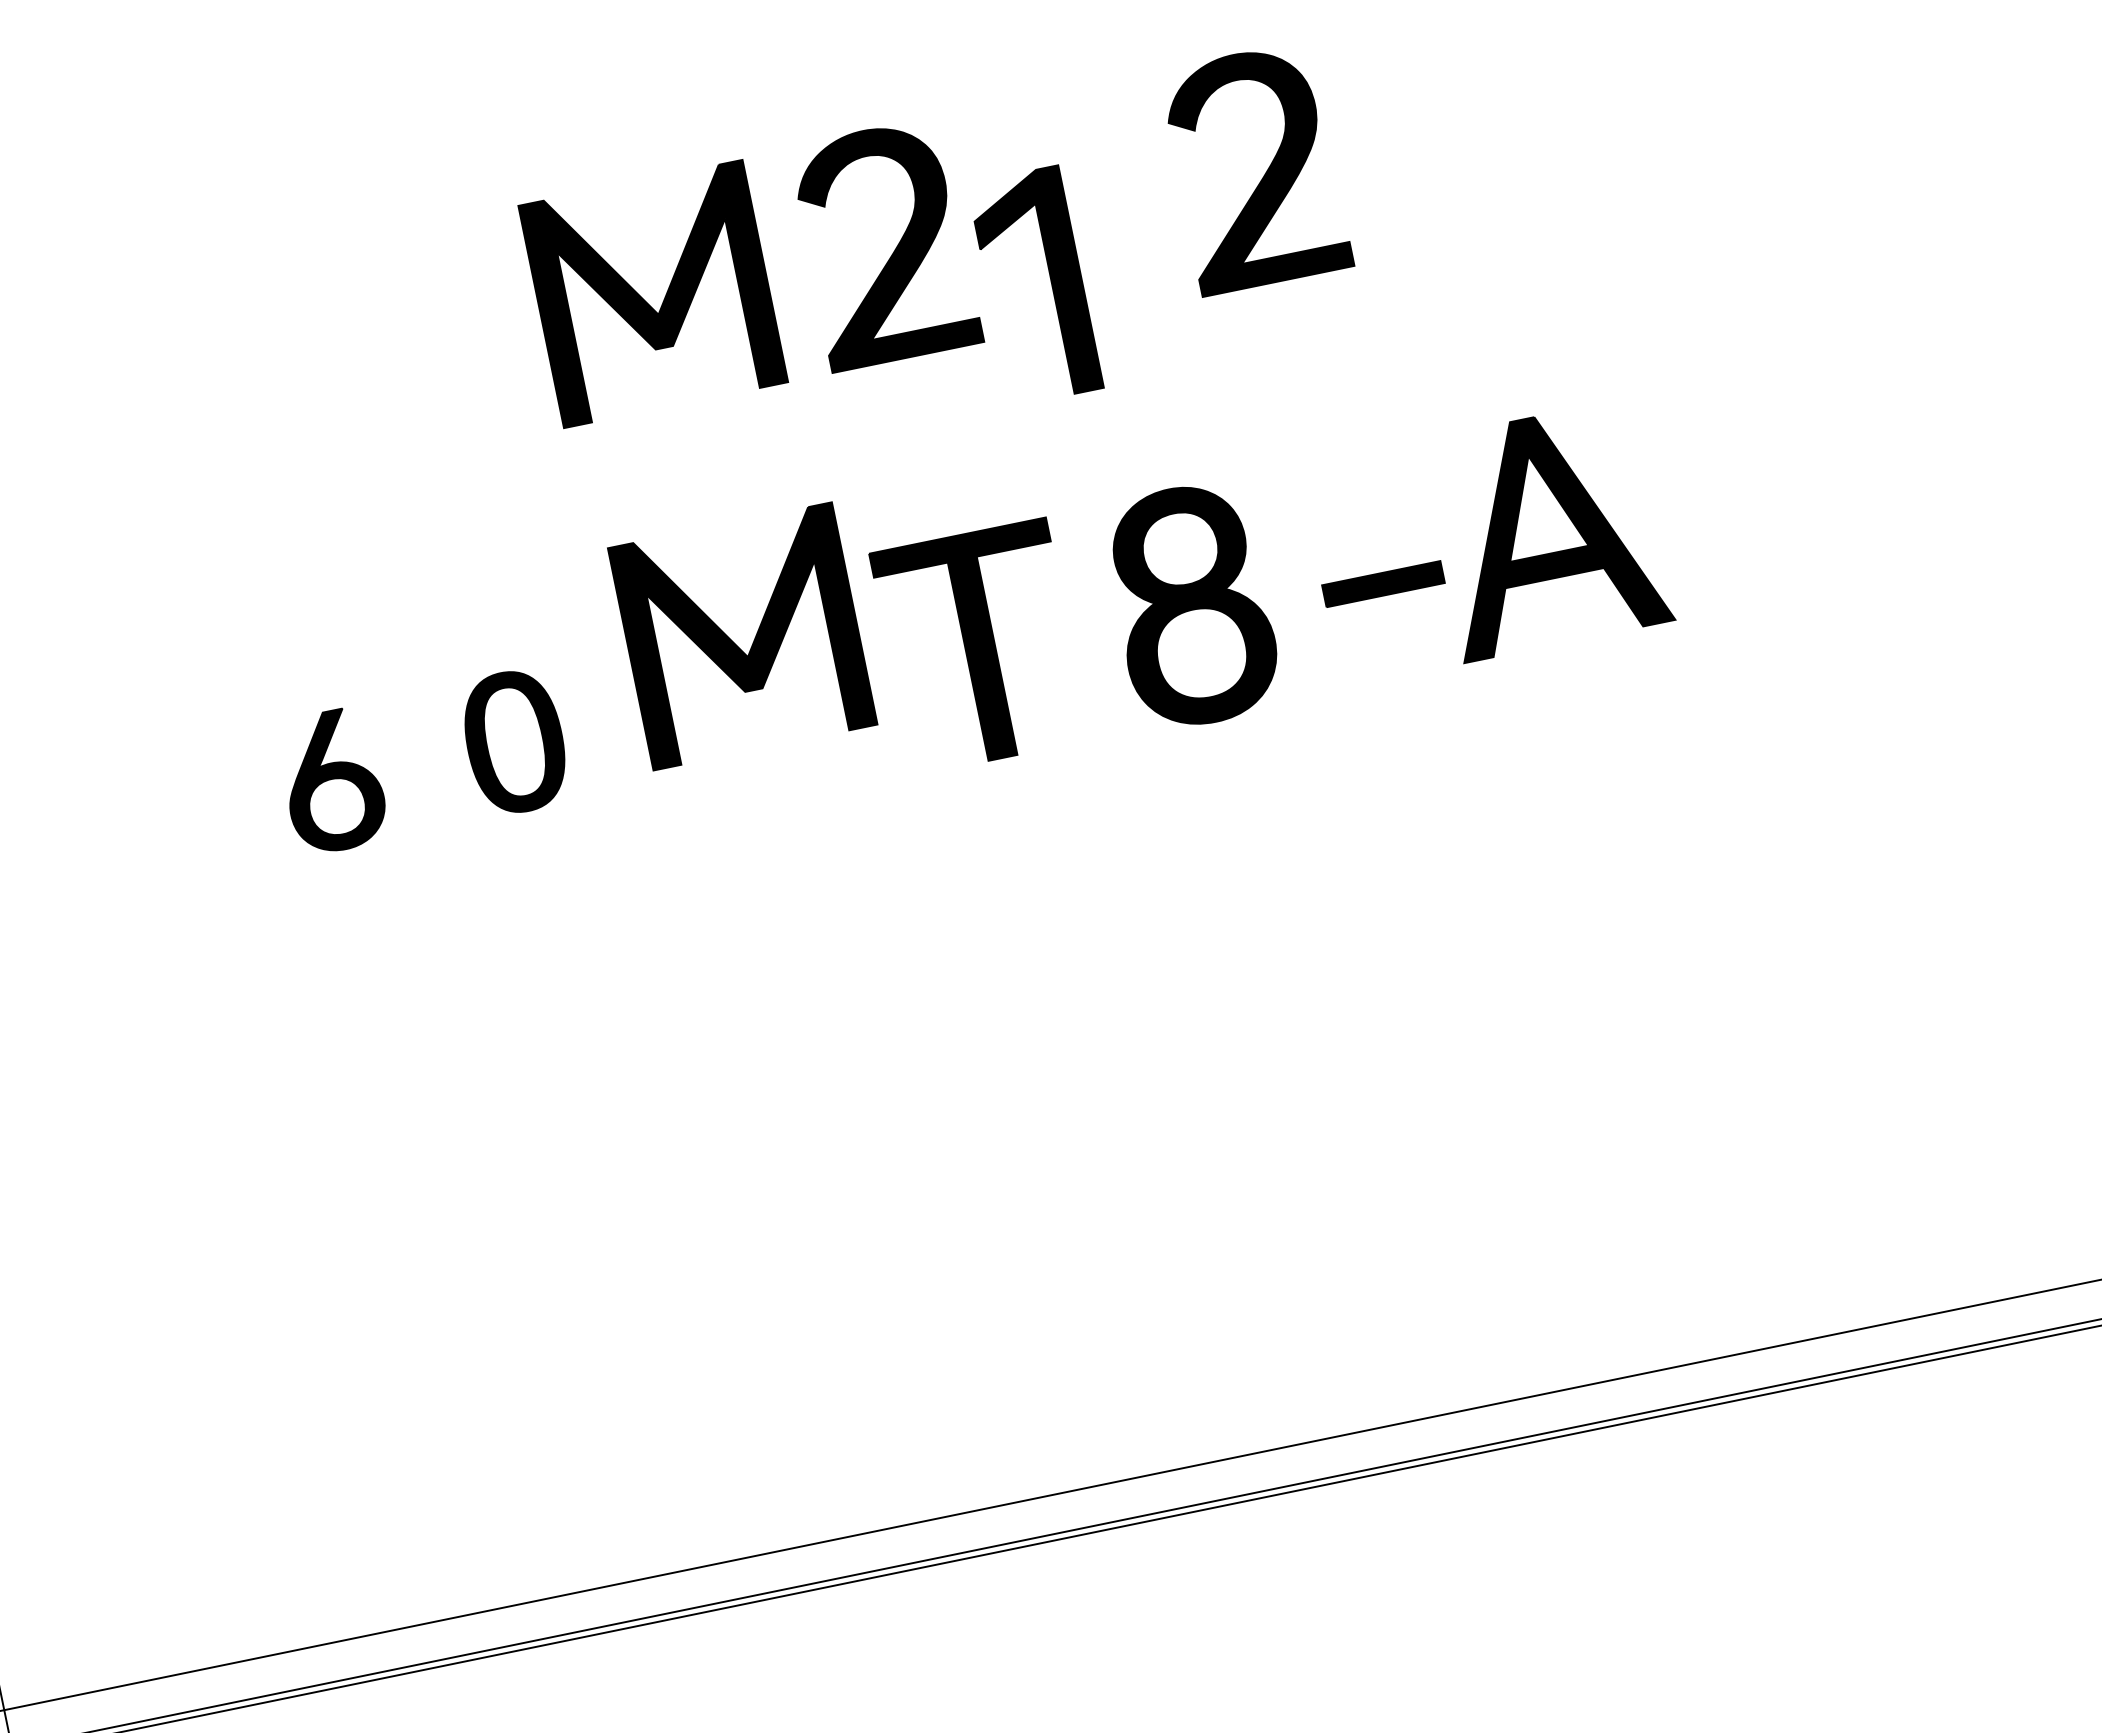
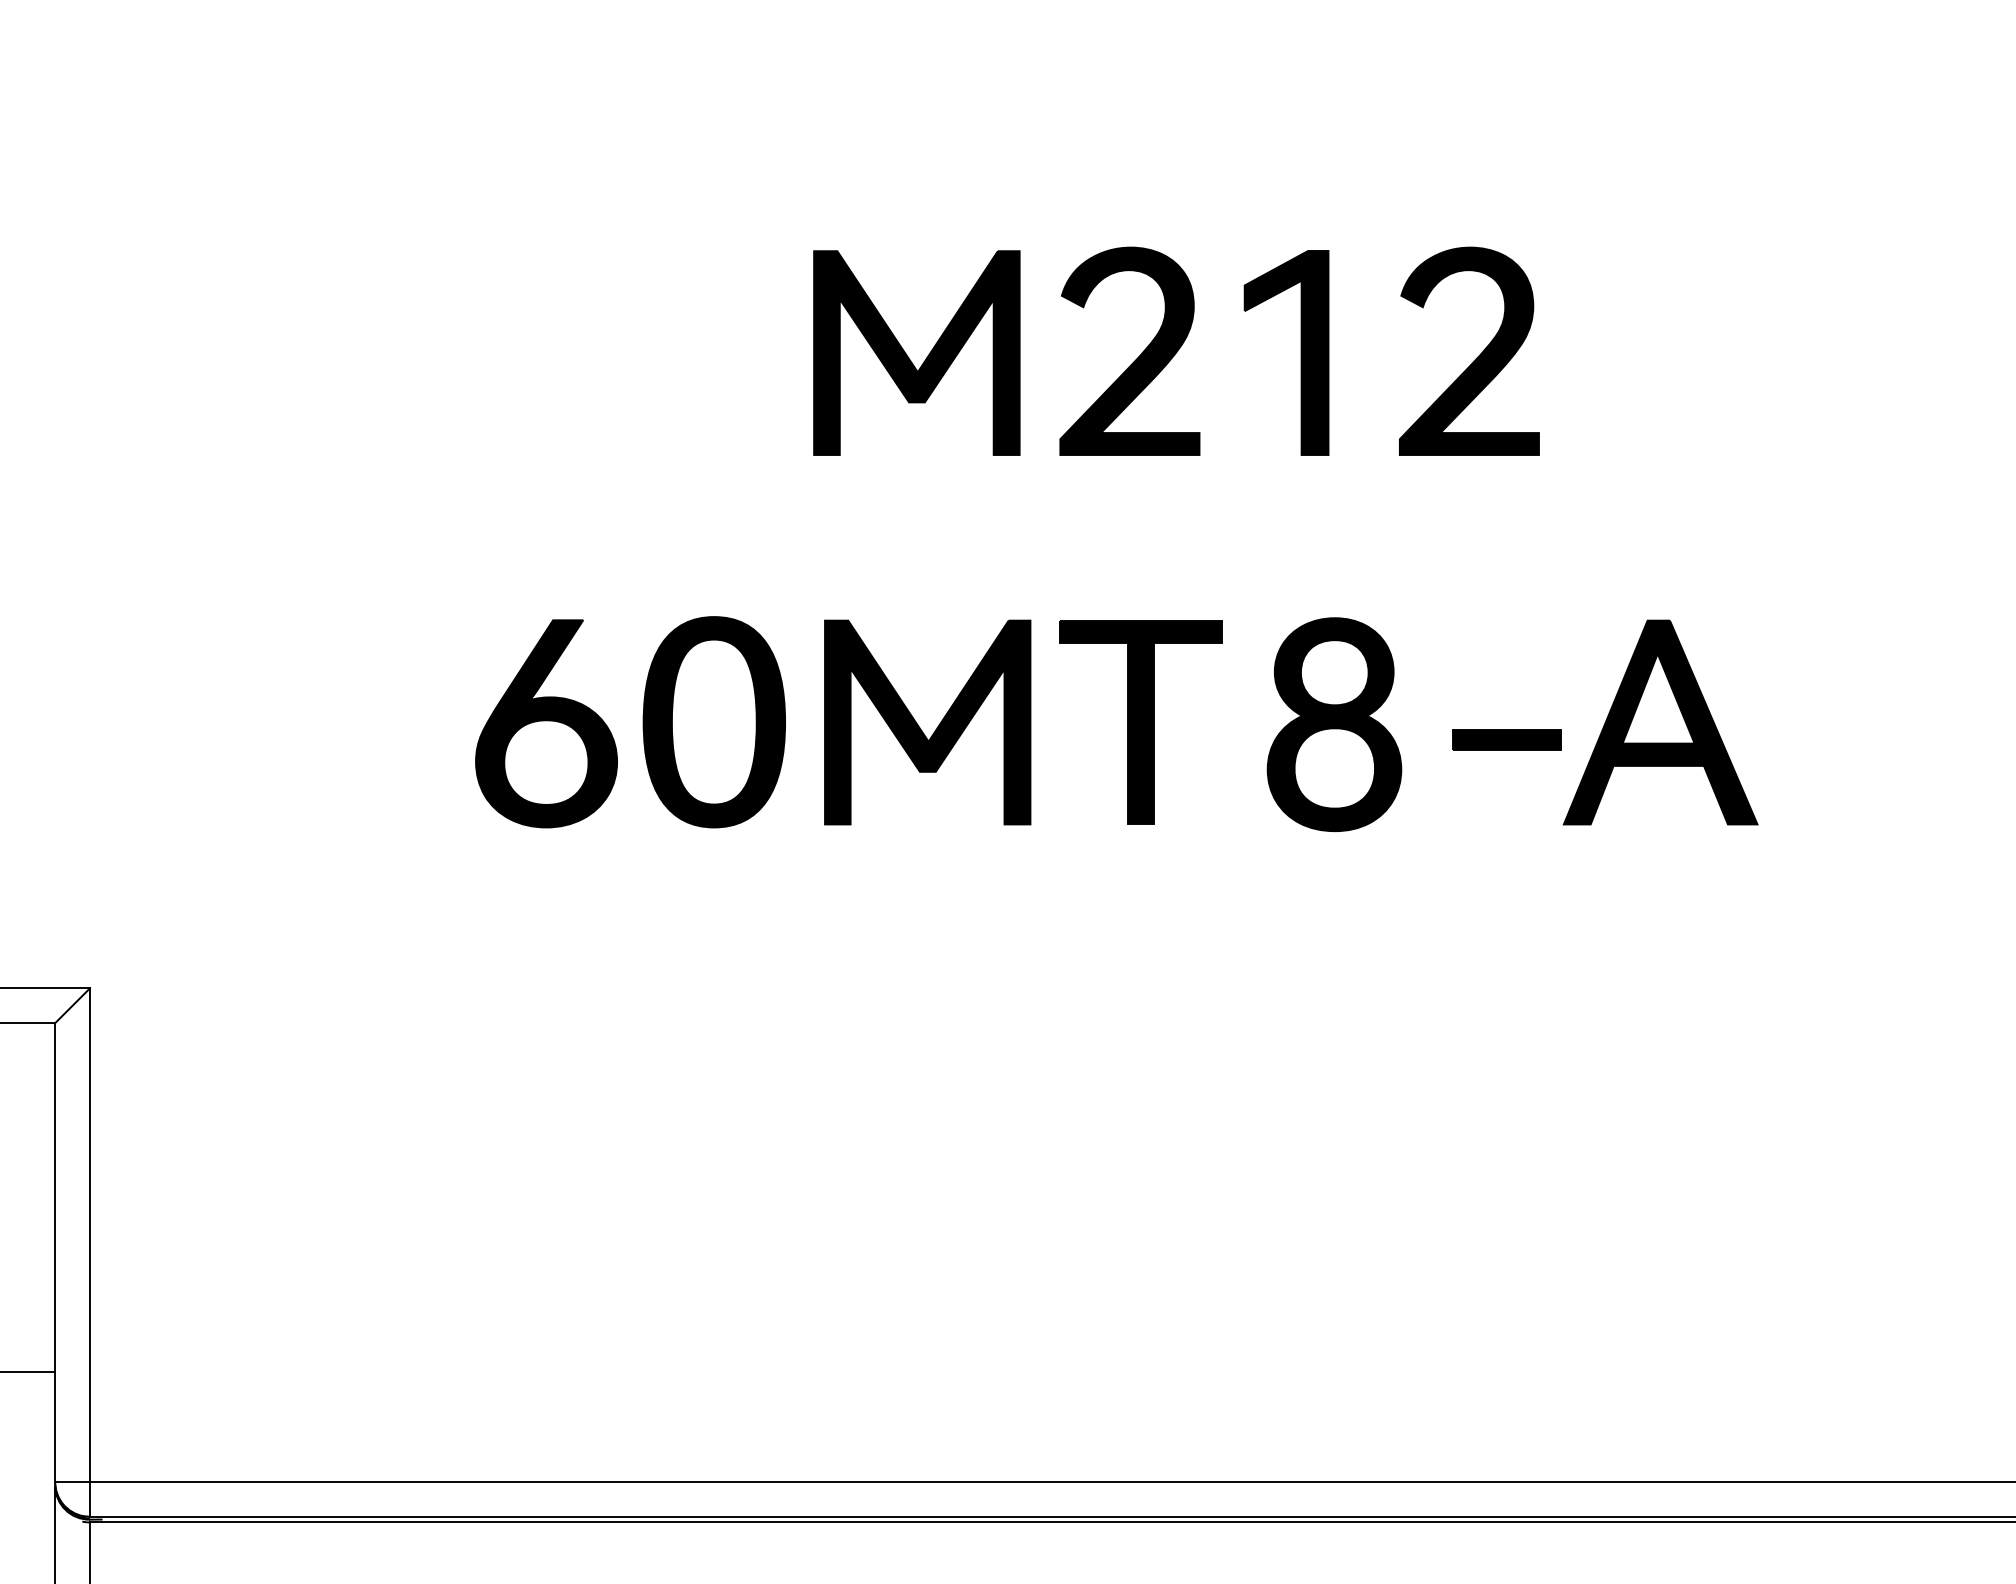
part: (1050, 282) -> (1300, 352), moved
part: (735, 643) -> (920, 727), moved
part: (514, 742) -> (713, 722), size x1.67
part: (332, 780) -> (546, 723), size x1.67

